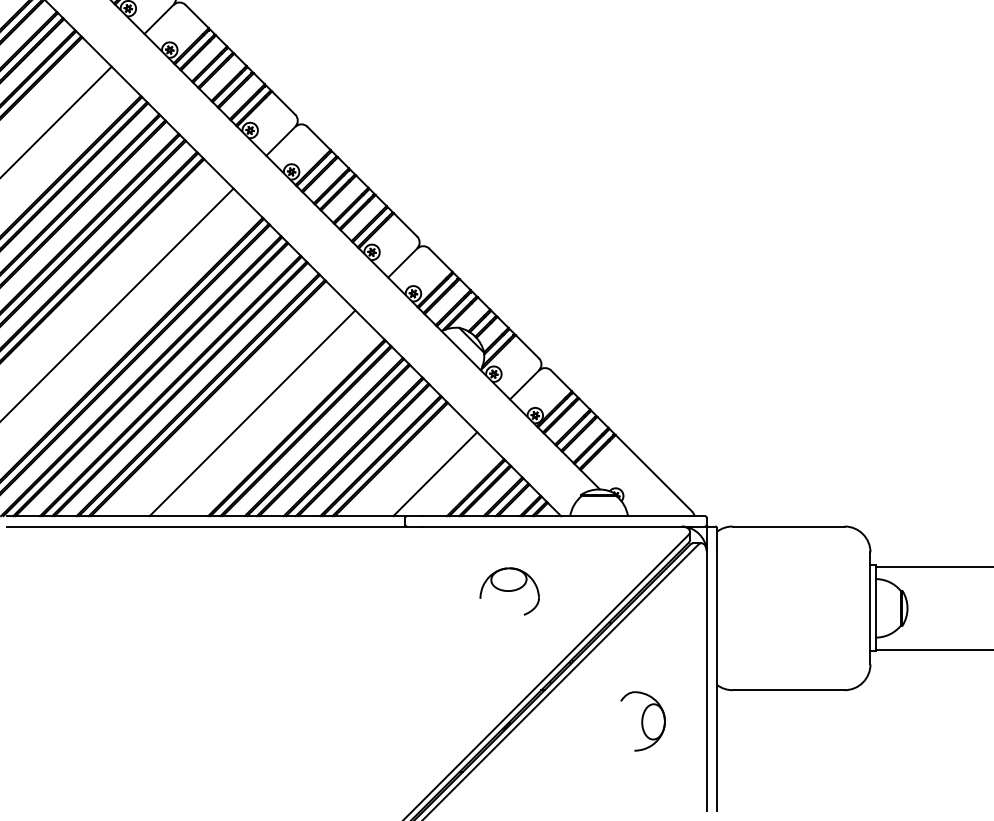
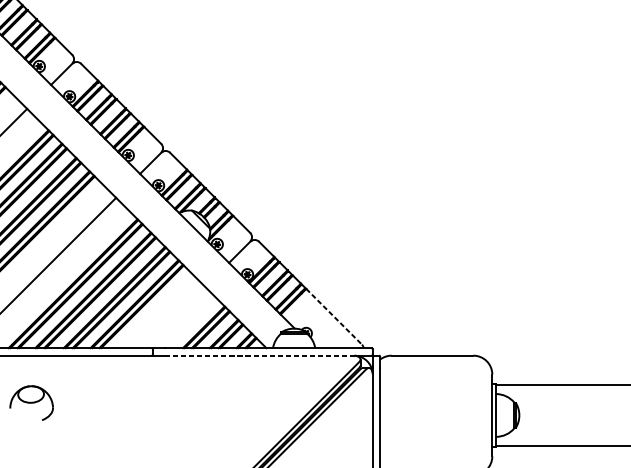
line: (653, 473) -> (333, 316), solid -> dashed
line: (435, 474) -> (174, 317), removed
line: (556, 526) -> (263, 355), solid -> dashed
part: (509, 591) -> (31, 403), moved

